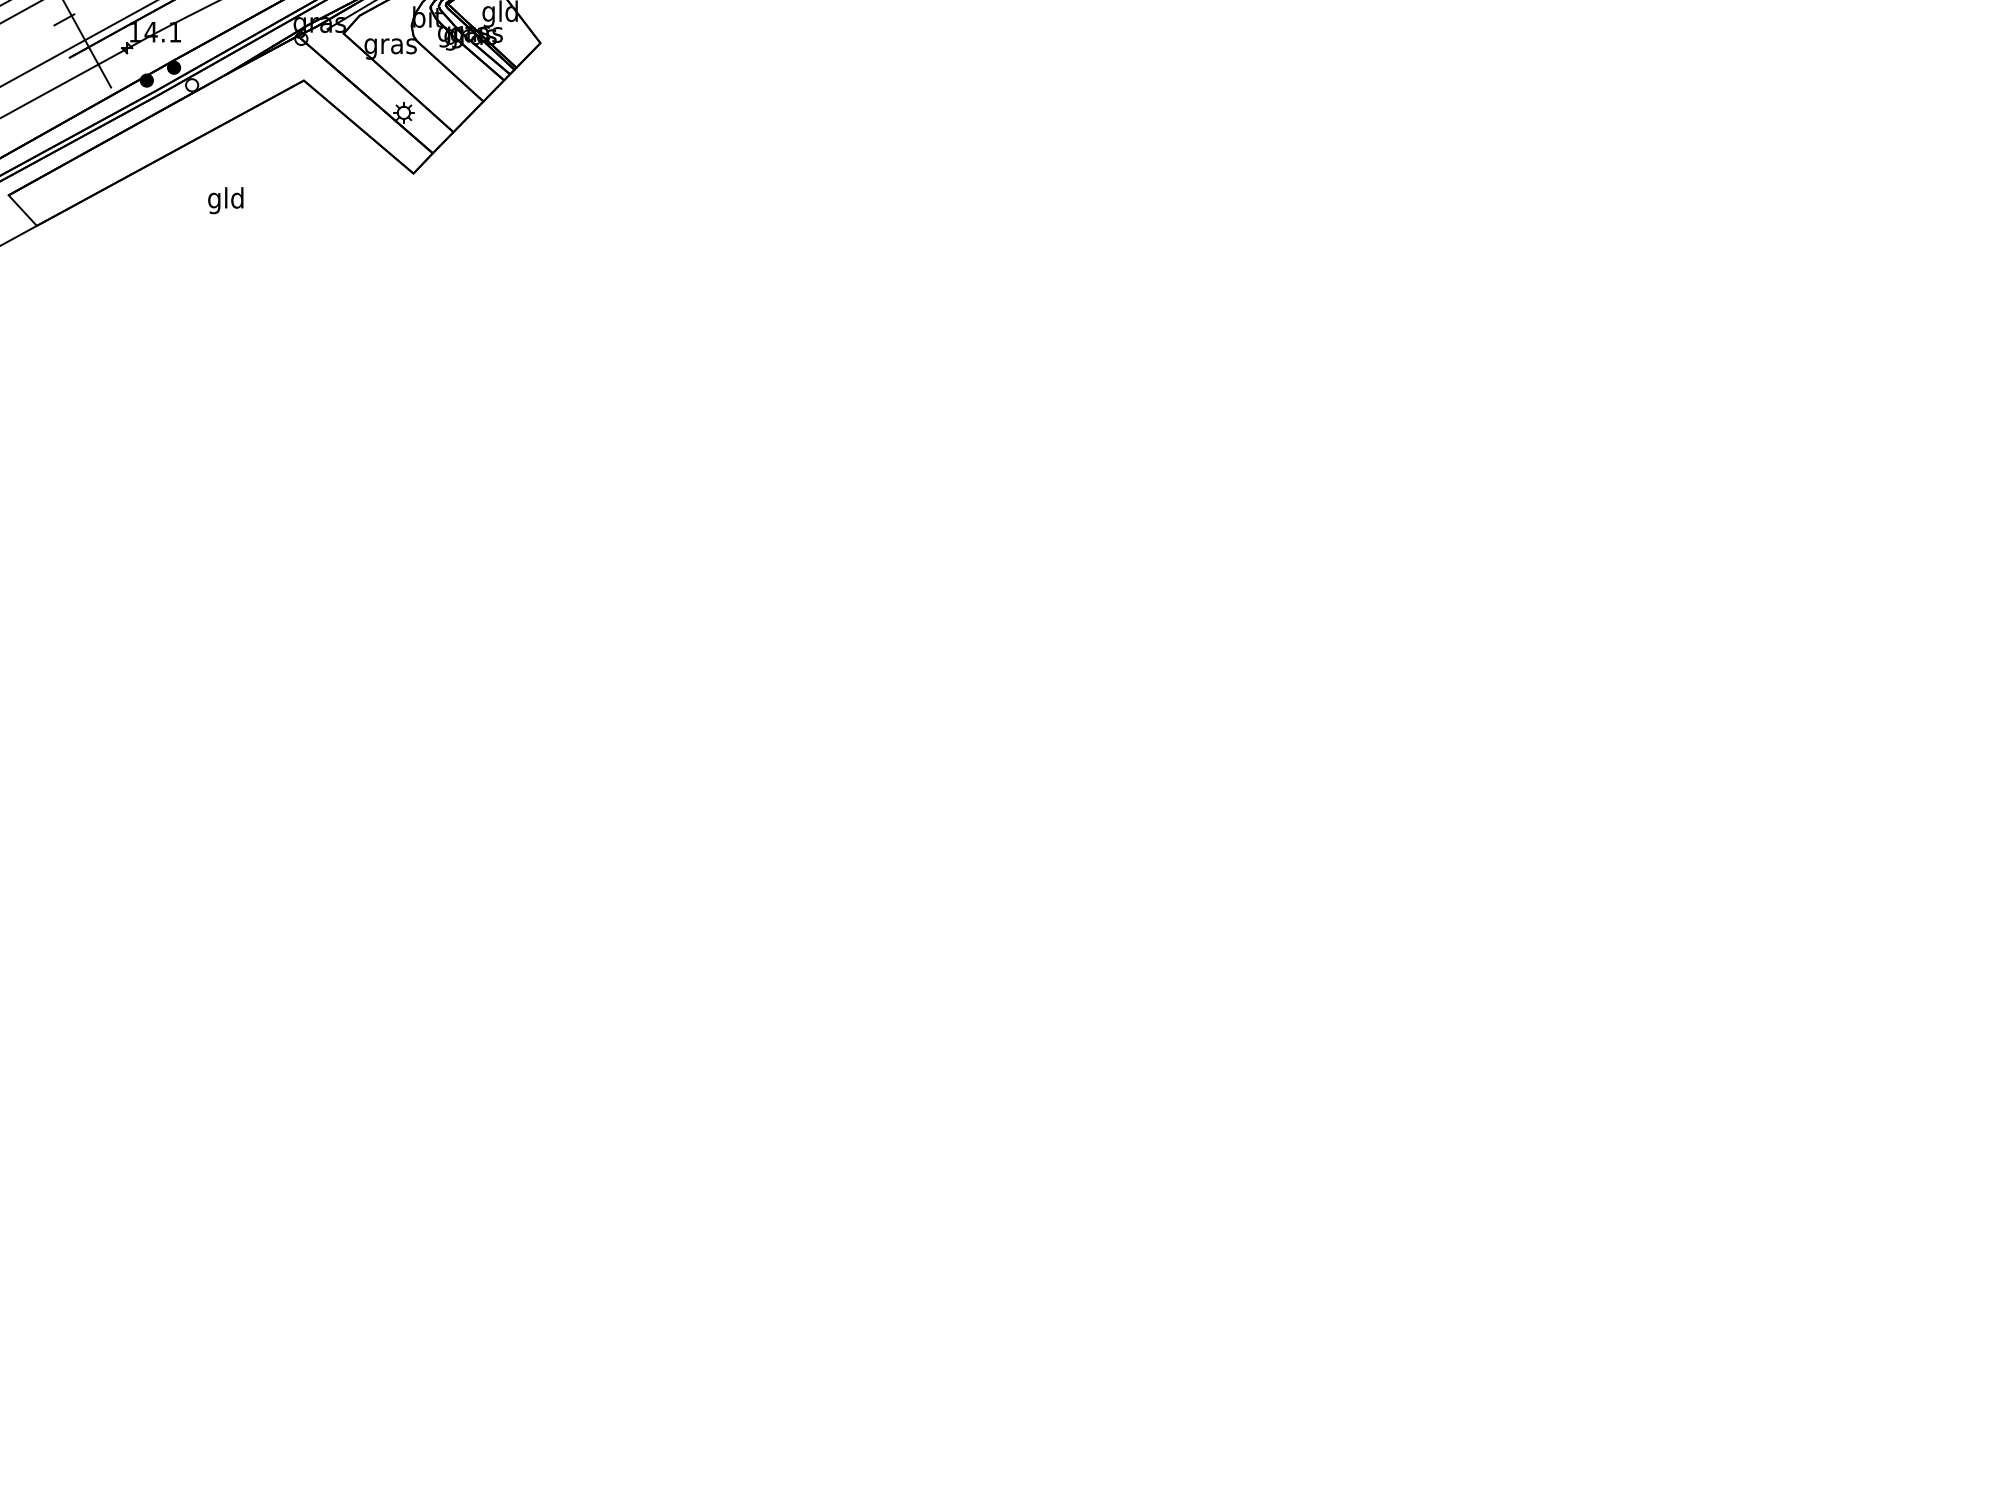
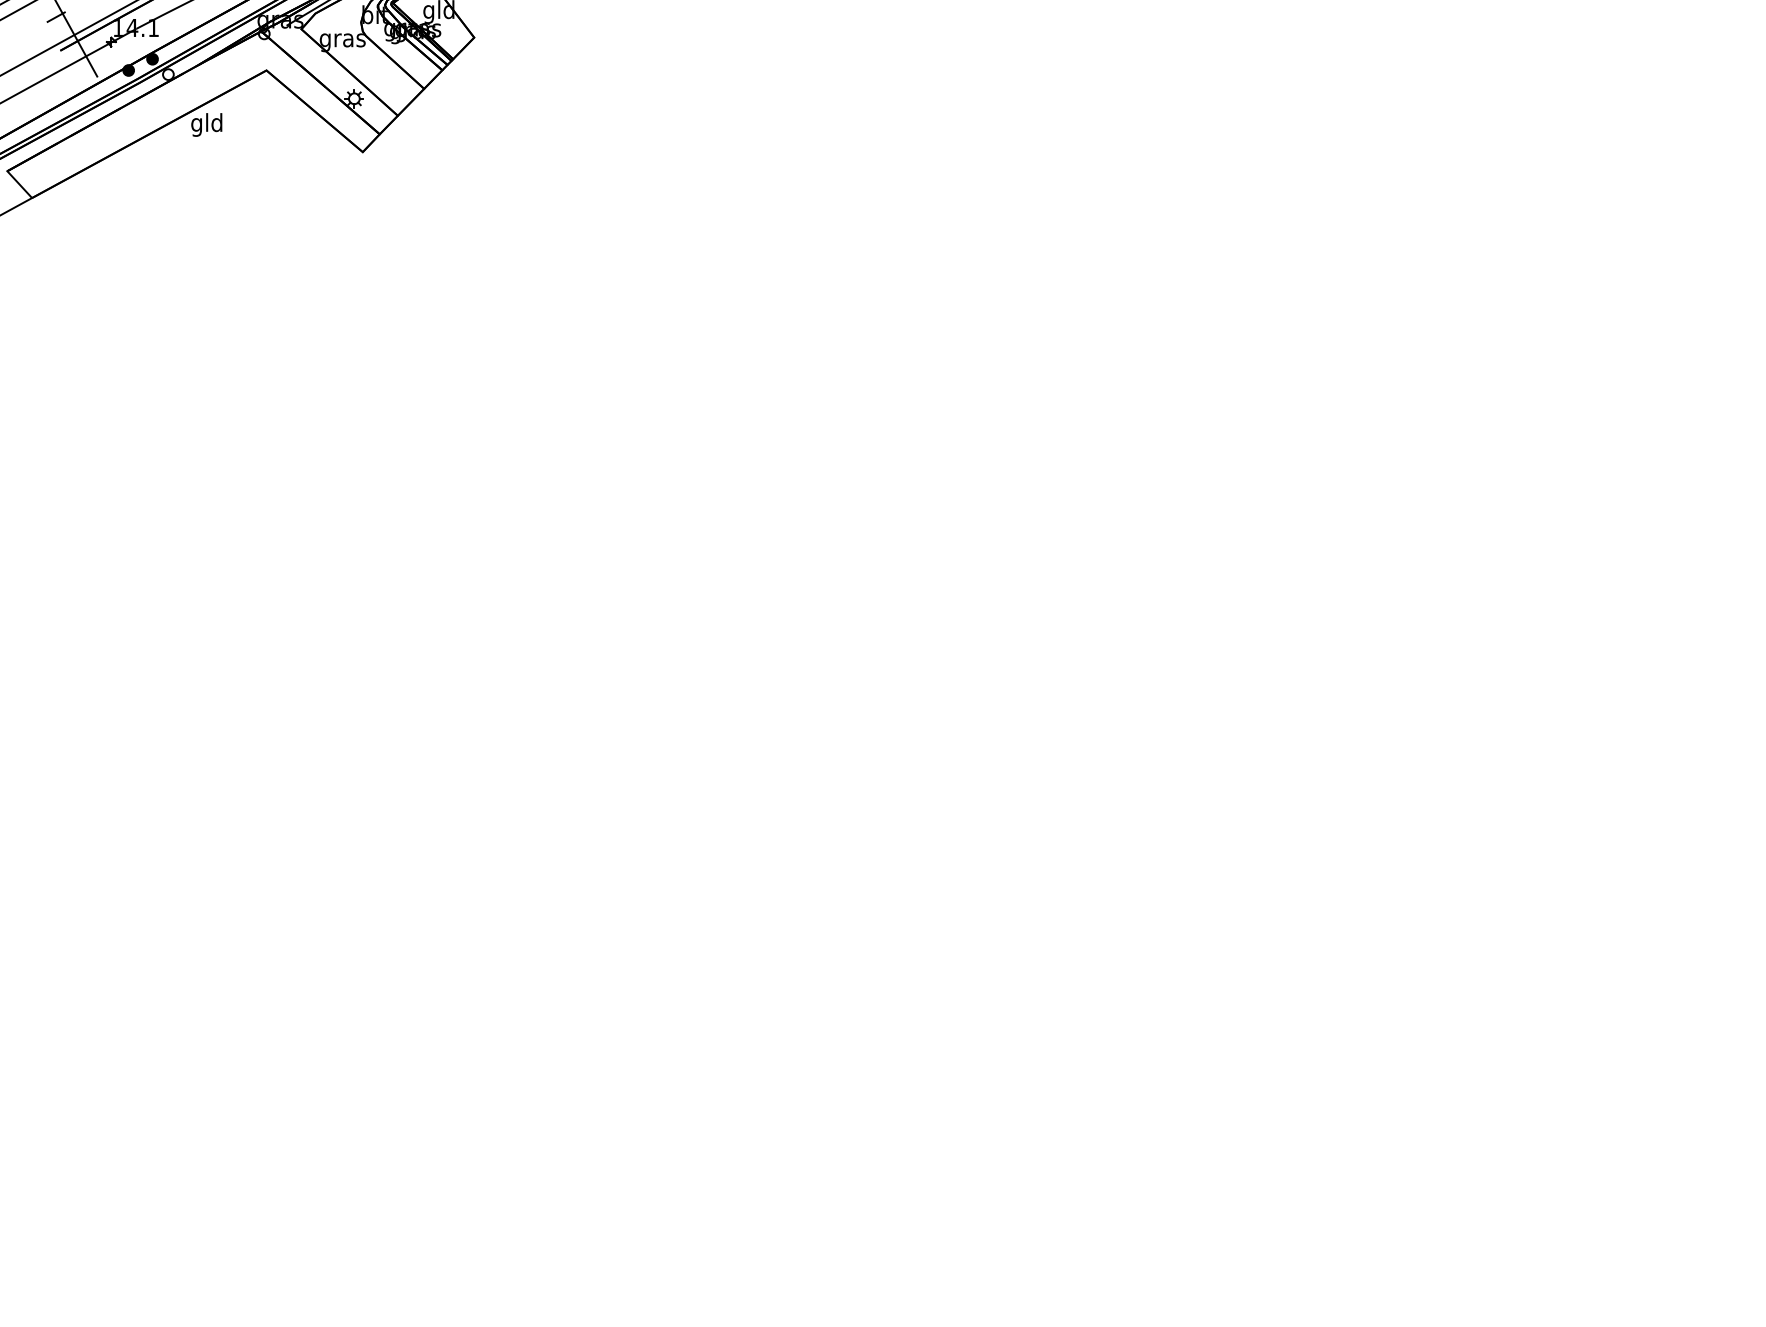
text: (225, 200) -> (206, 124), moved

